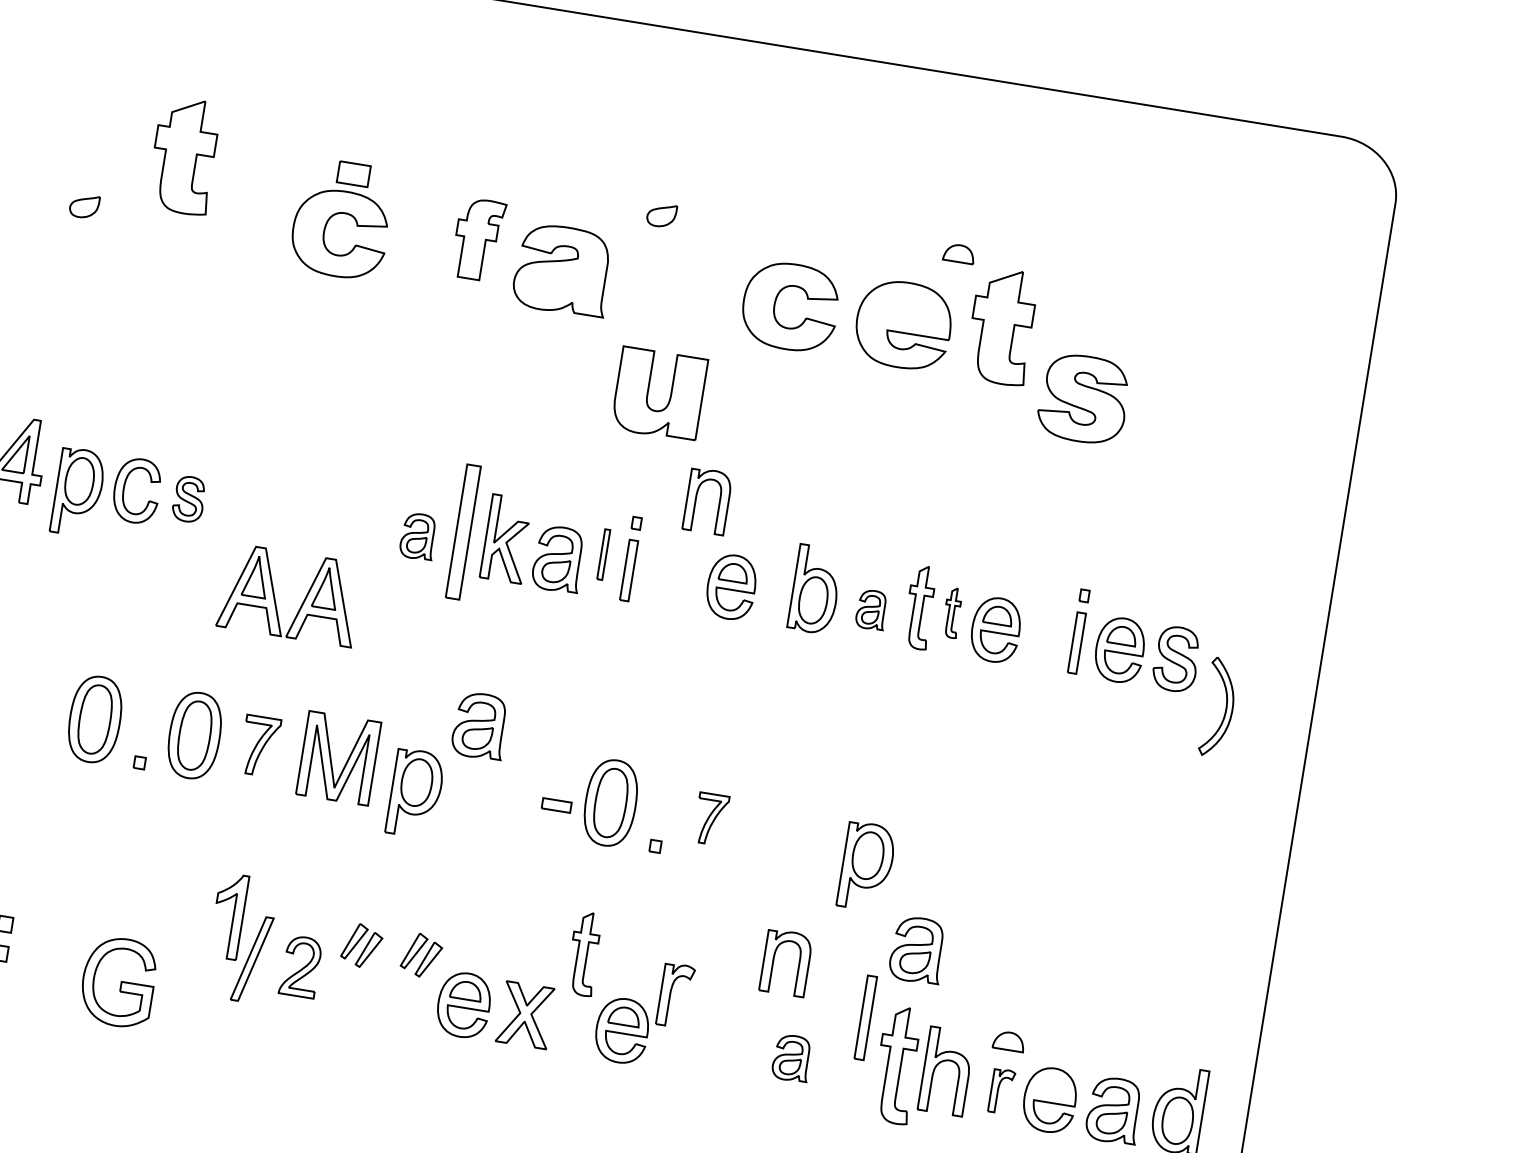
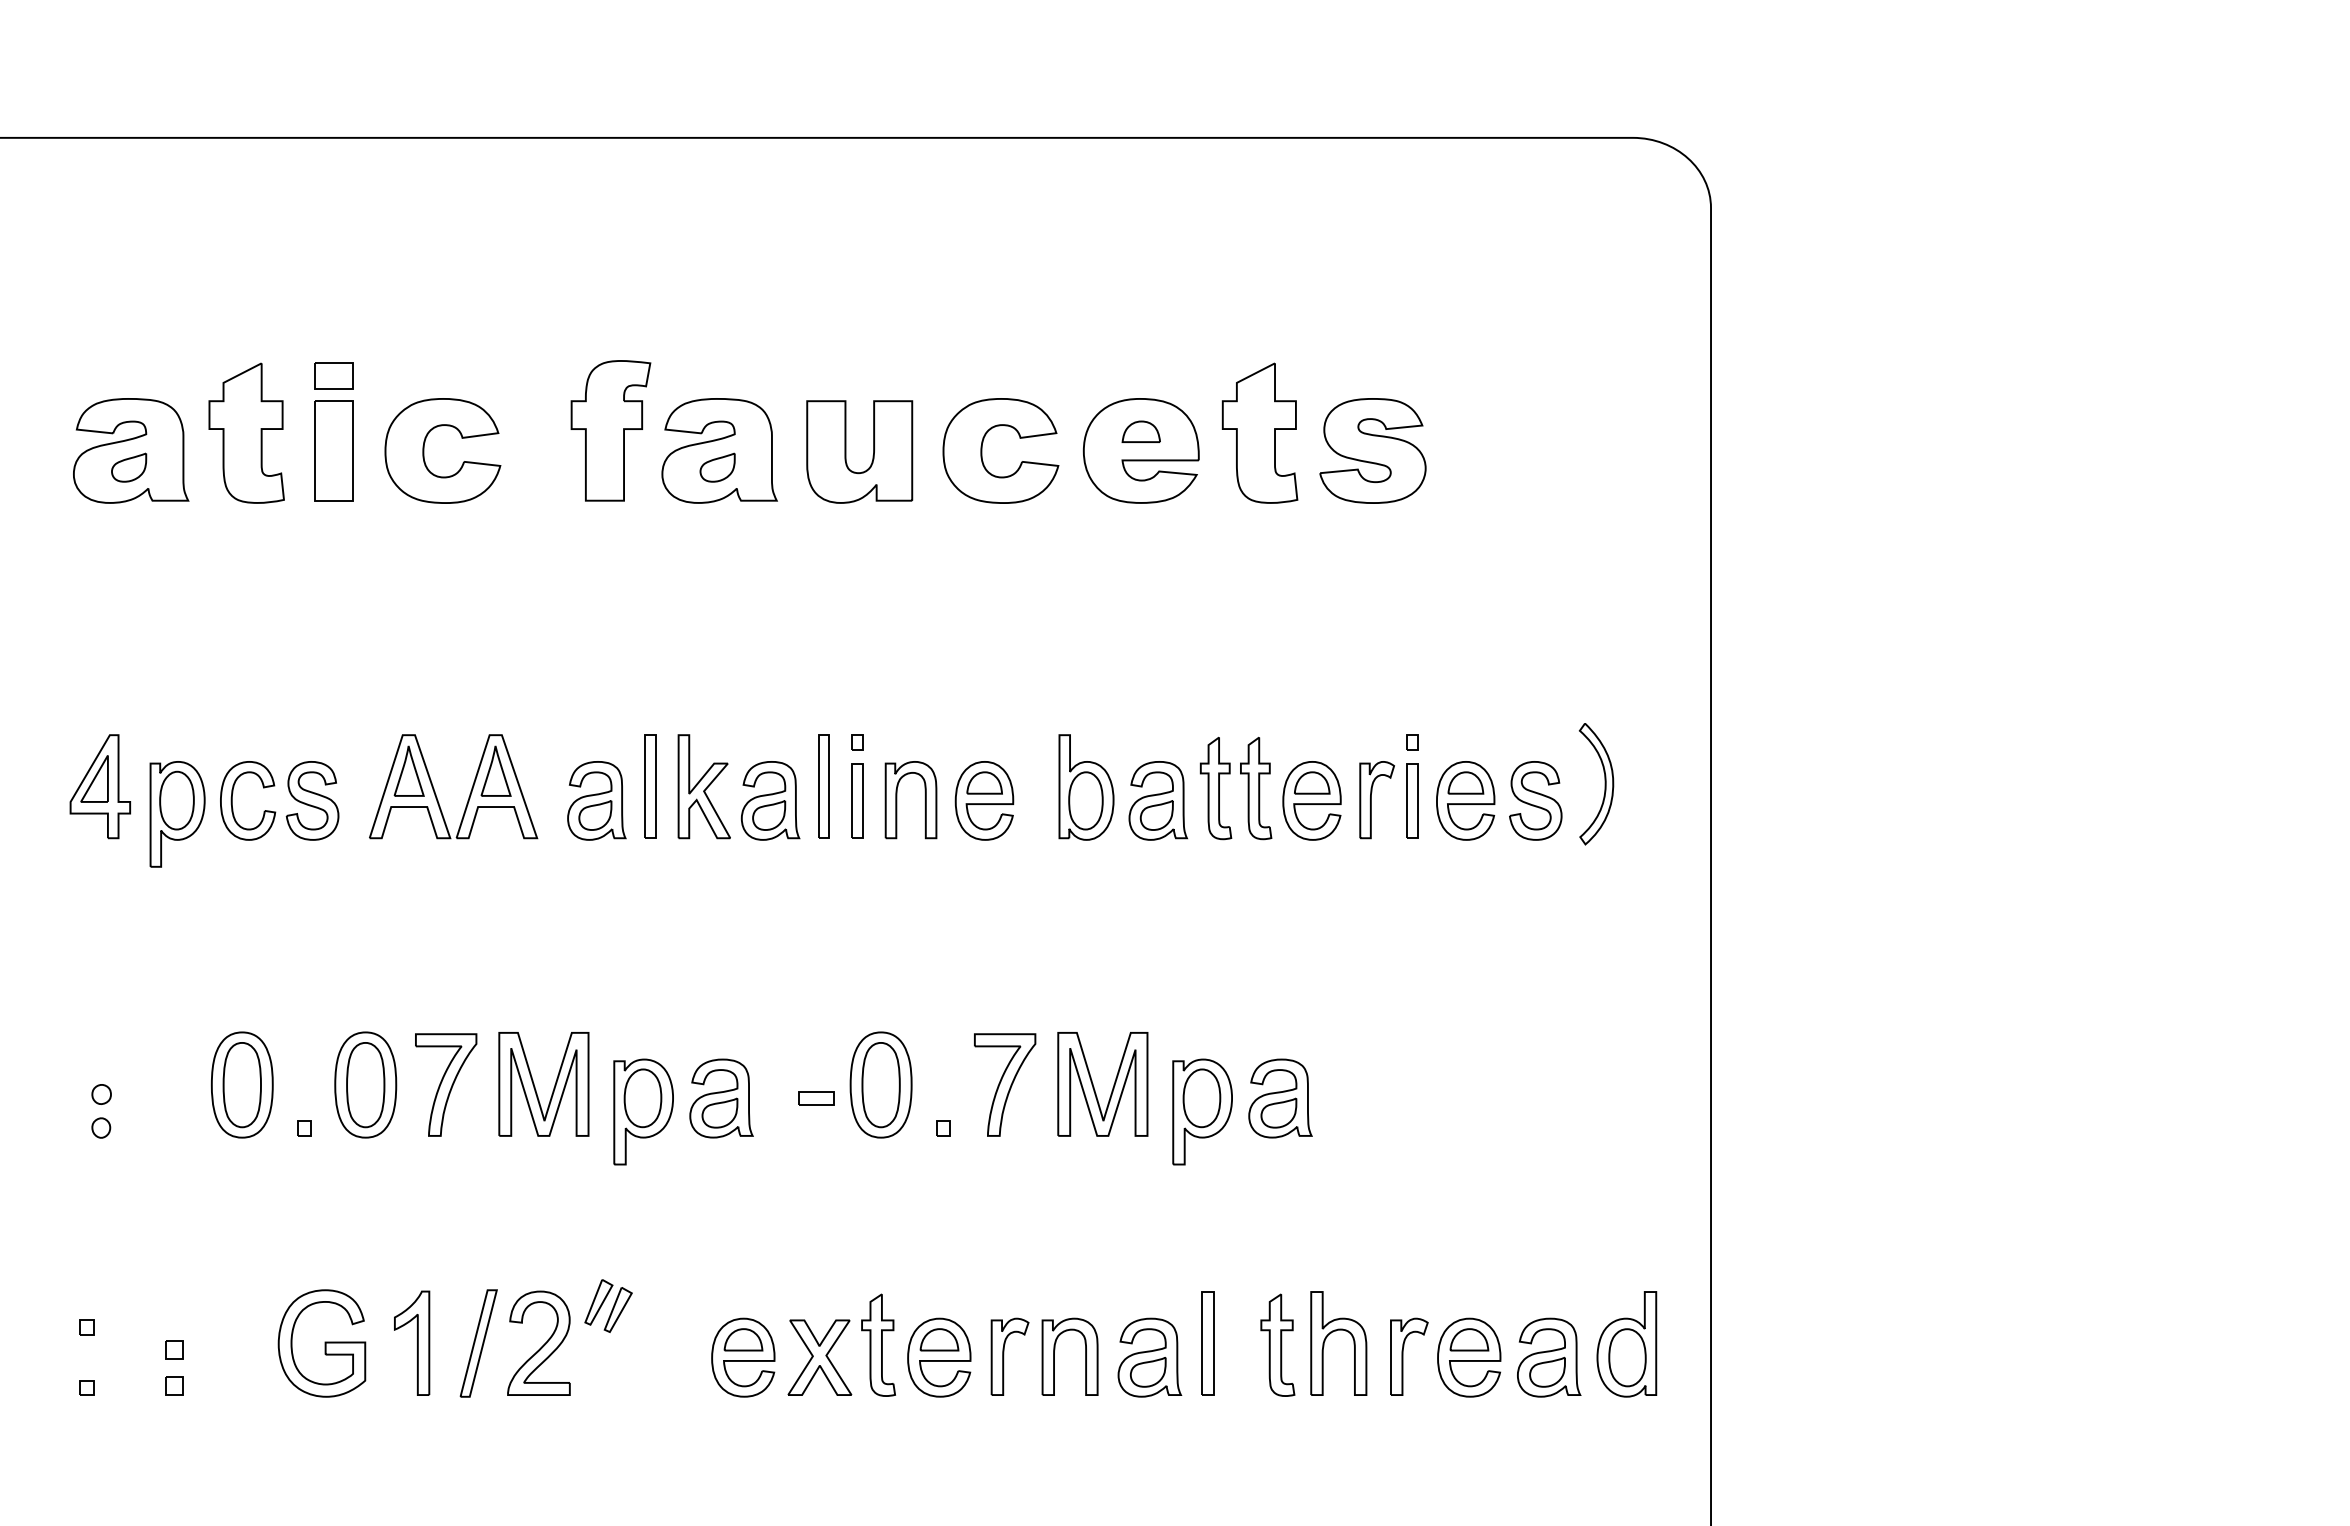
part: (184, 155) -> (246, 432), moved
part: (353, 173) -> (333, 375), moved
part: (88, 192) -> (131, 450), added
part: (661, 215) -> (717, 467), moved
part: (251, 219) -> (333, 450), added
part: (477, 239) -> (610, 430), size x1.43
part: (958, 253) -> (1140, 431), moved
part: (648, 391) -> (846, 451), moved
part: (1083, 398) -> (1372, 450), moved
part: (189, 498) -> (312, 800), size x1.43
part: (696, 500) -> (897, 800), moved
part: (463, 531) -> (650, 786), size x0.62
part: (418, 536) -> (596, 800), size x1.43
part: (603, 554) -> (823, 786), size x1.67
part: (303, 601) -> (470, 791), moved
part: (871, 609) -> (1158, 800), size x1.67
part: (952, 612) -> (1256, 788), size x1.67
part: (1047, 638) -> (1376, 800), added
part: (1225, 709) -> (1604, 784), moved
part: (480, 725) -> (721, 1098), moved
part: (260, 745) -> (446, 1084), size x1.43
part: (711, 818) -> (1005, 1084), size x1.67
part: (782, 832) -> (1094, 1086), added
part: (229, 915) -> (412, 1342), moved
part: (917, 950) -> (1280, 1098), moved
part: (584, 953) -> (878, 1344), moved
part: (421, 955) -> (682, 1305), removed
part: (773, 960) -> (1054, 1356), moved
part: (300, 966) -> (538, 1342), size x1.43
part: (118, 982) -> (321, 1343), moved
part: (675, 995) -> (1009, 1356), moved
part: (865, 1017) -> (1207, 1343), moved
part: (1009, 1041) -> (1469, 1339), moved
part: (791, 1058) -> (1149, 1357), size x1.43
part: (896, 1064) -> (1277, 1344), size x0.71
part: (1001, 1091) -> (1409, 1356), size x1.43

